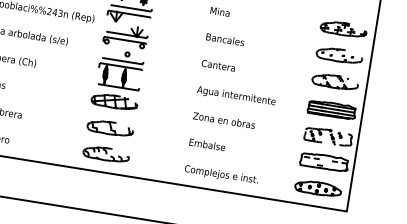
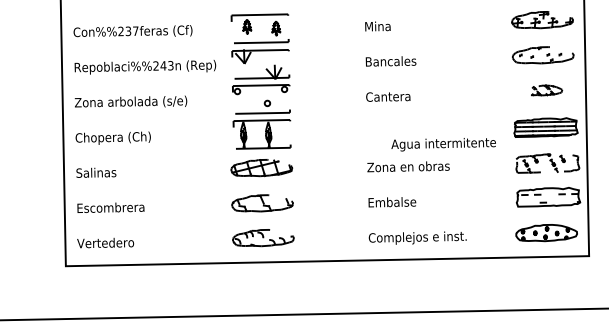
part: (335, 81) -> (543, 90), size x0.6
text: (236, 96) -> (443, 144), moved

